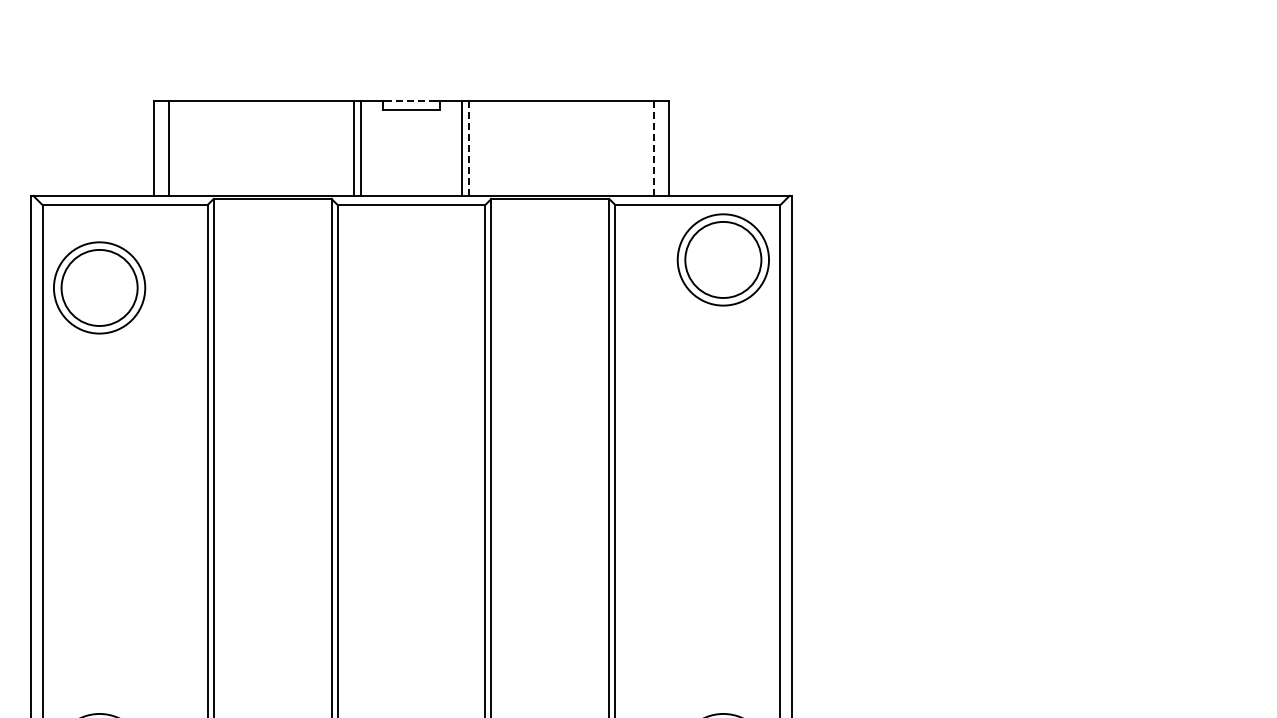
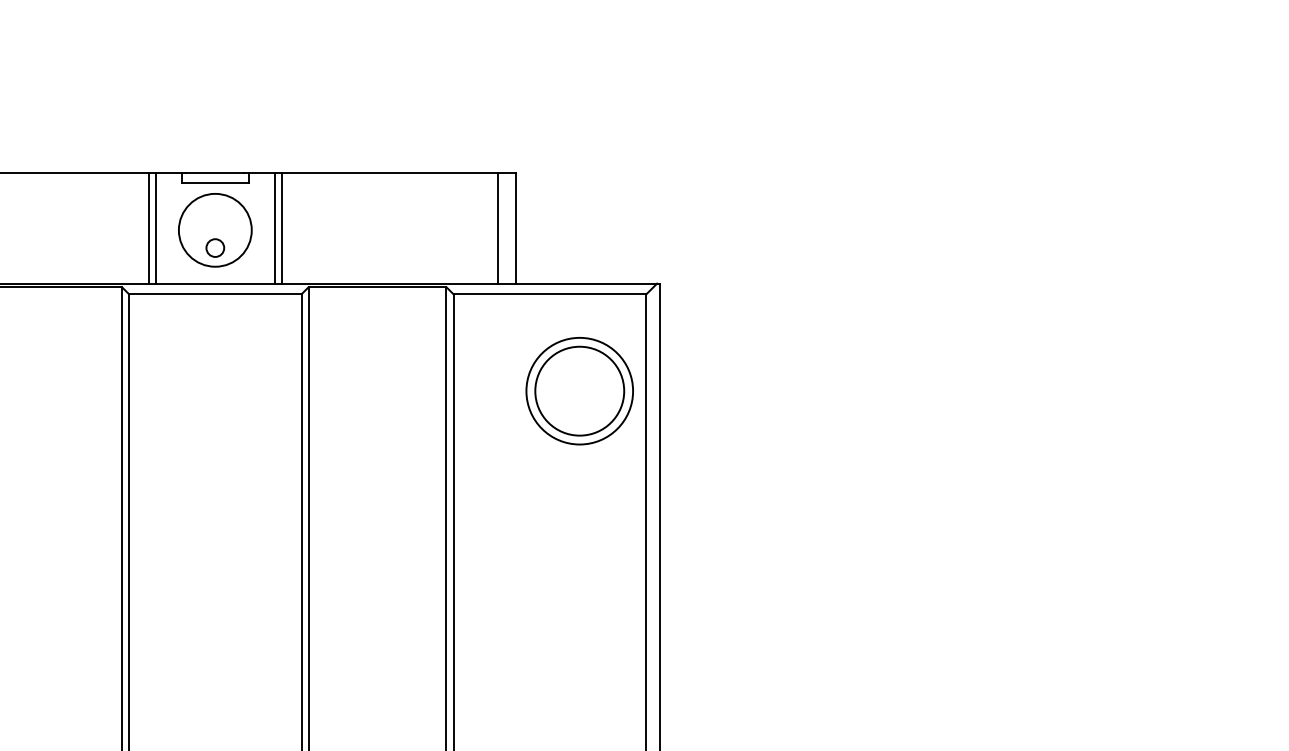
line: (411, 101) -> (215, 173), dashed -> solid
line: (468, 148) -> (281, 228), dashed -> solid
line: (653, 148) -> (498, 228), dashed -> solid
part: (411, 150) -> (215, 230), added
part: (722, 259) -> (578, 390), moved

